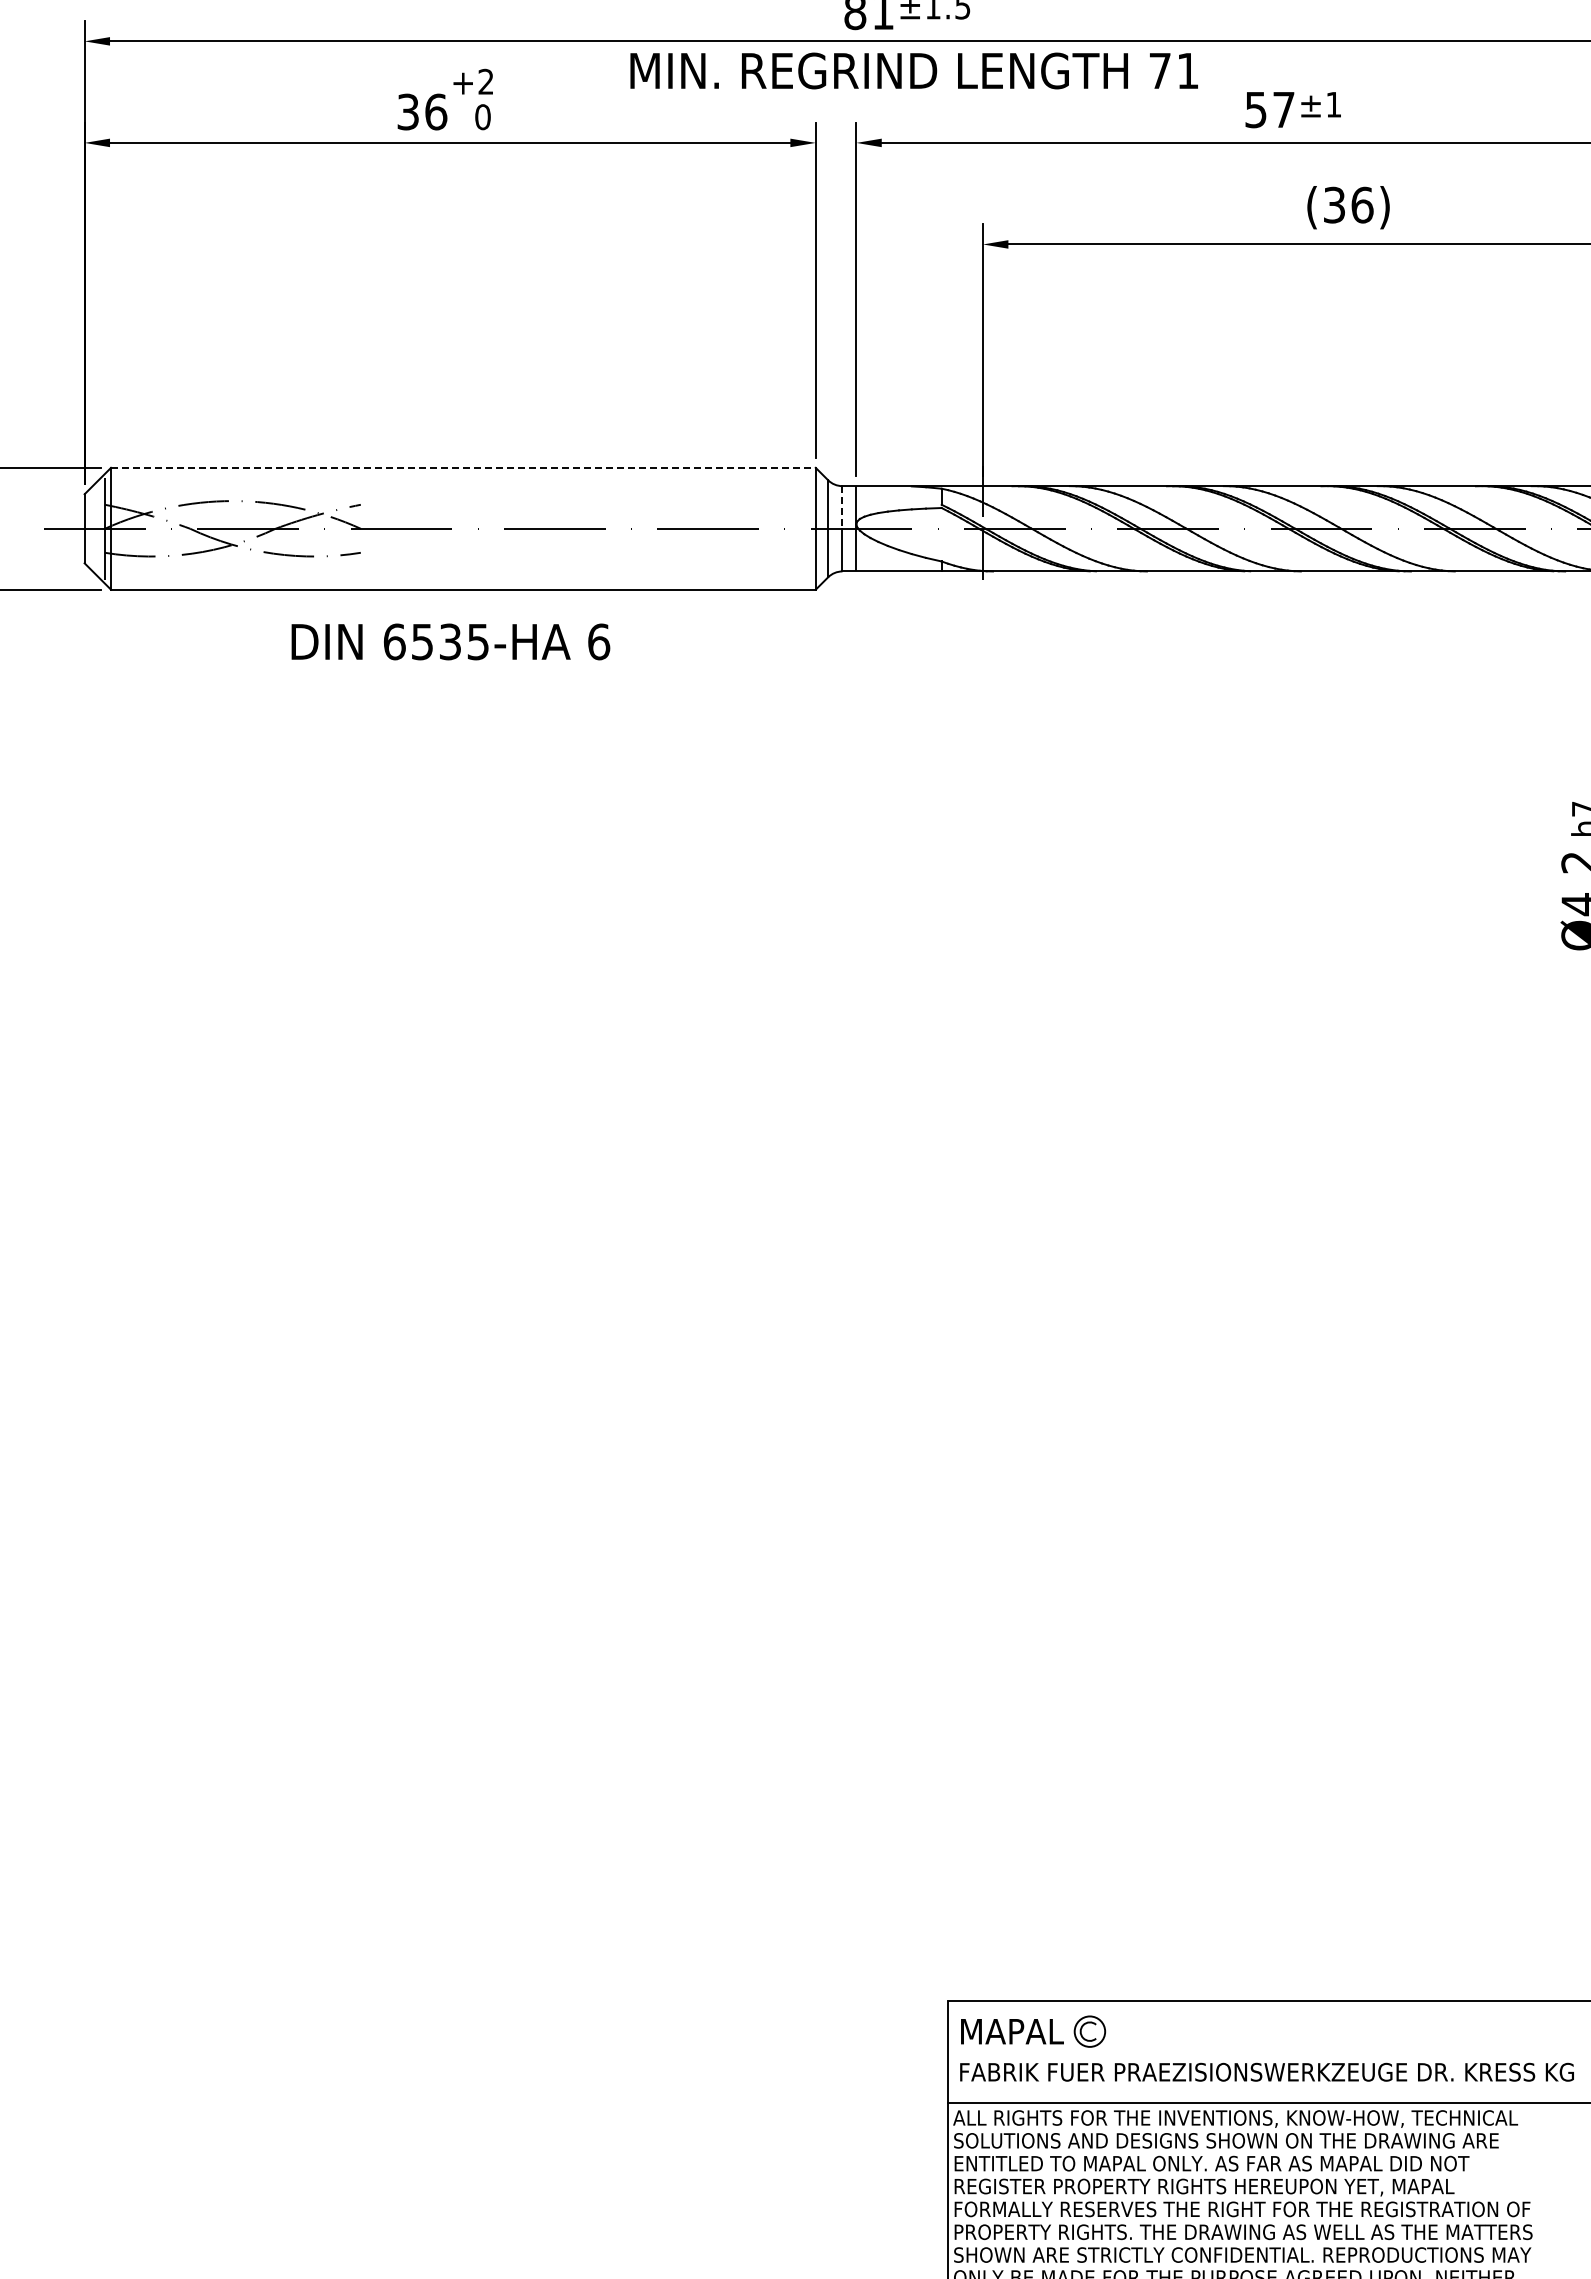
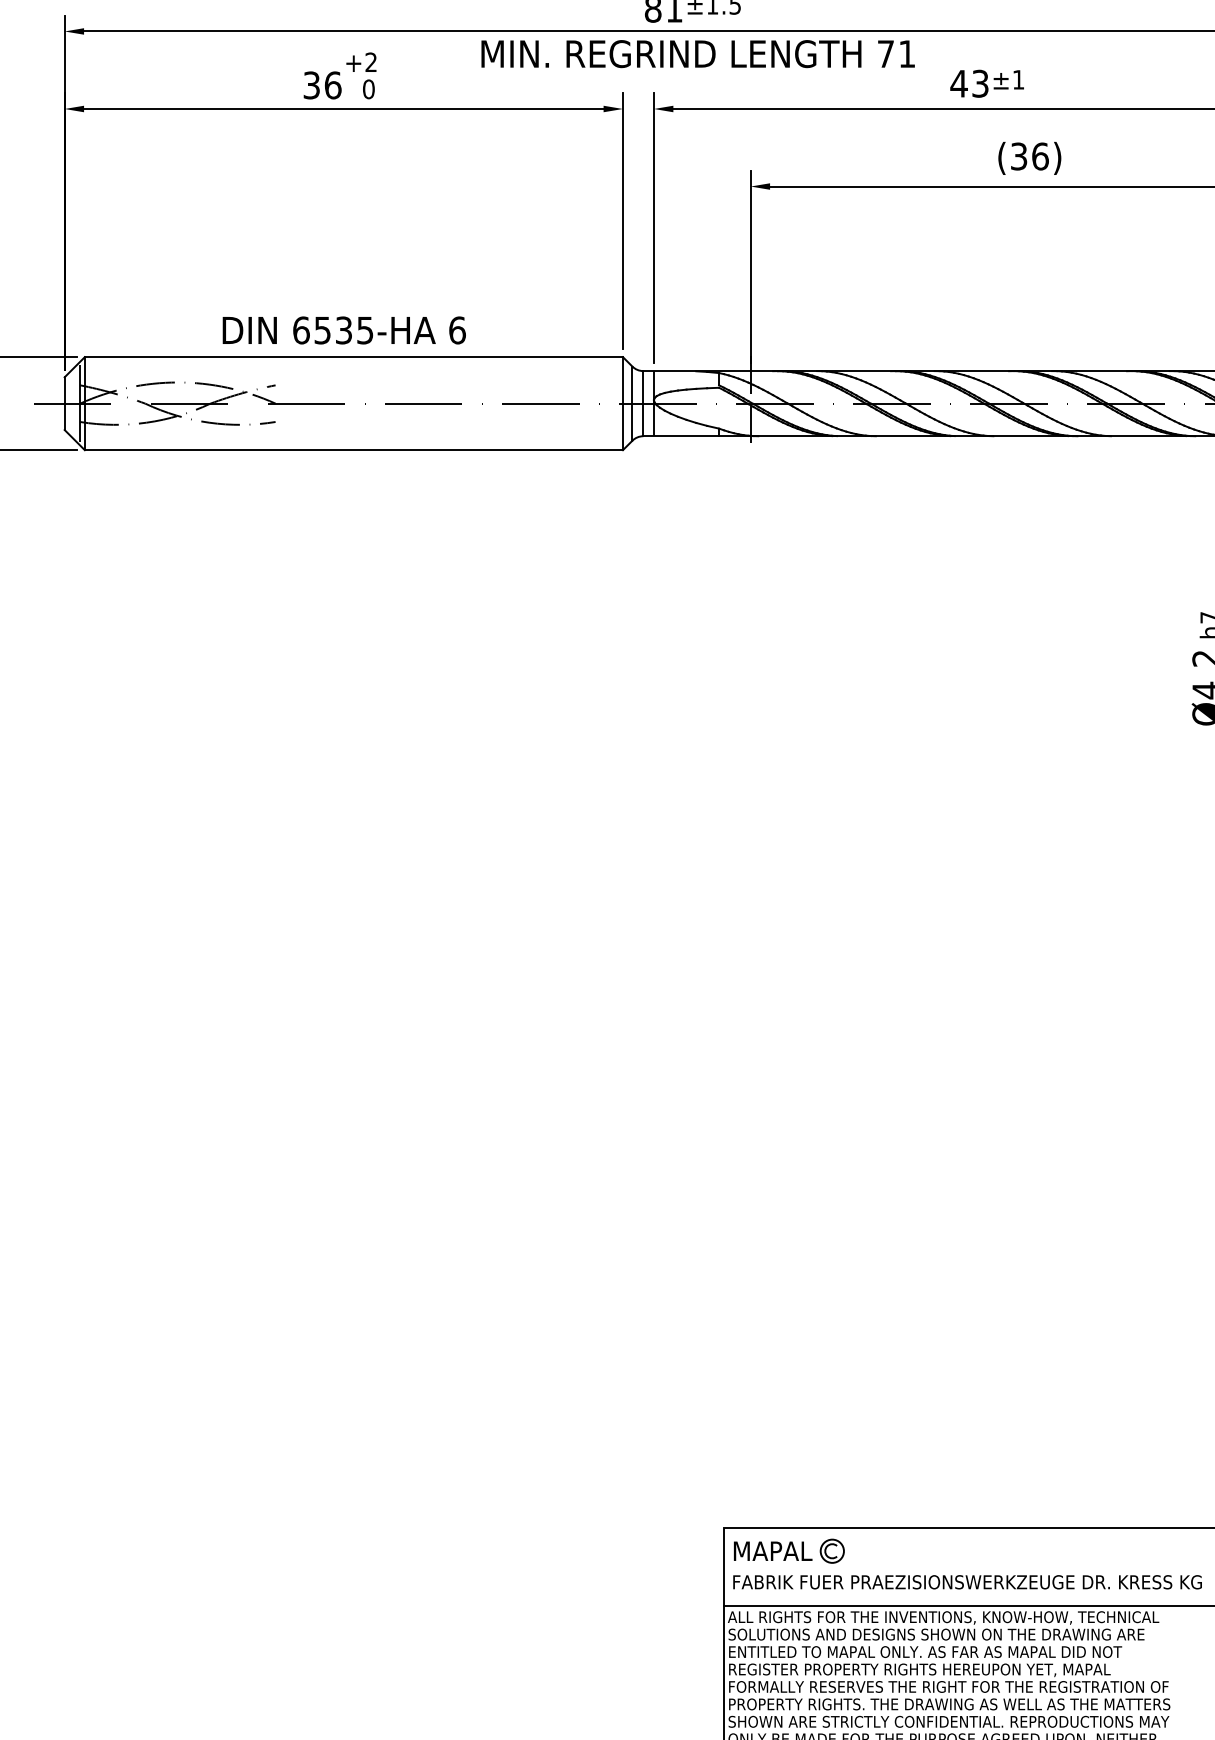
text: (1269, 109) -> (969, 83), 57 -> 43
line: (463, 467) -> (353, 356), dashed -> solid
line: (842, 507) -> (643, 387), dashed -> solid
text: (450, 641) -> (344, 330), moved

